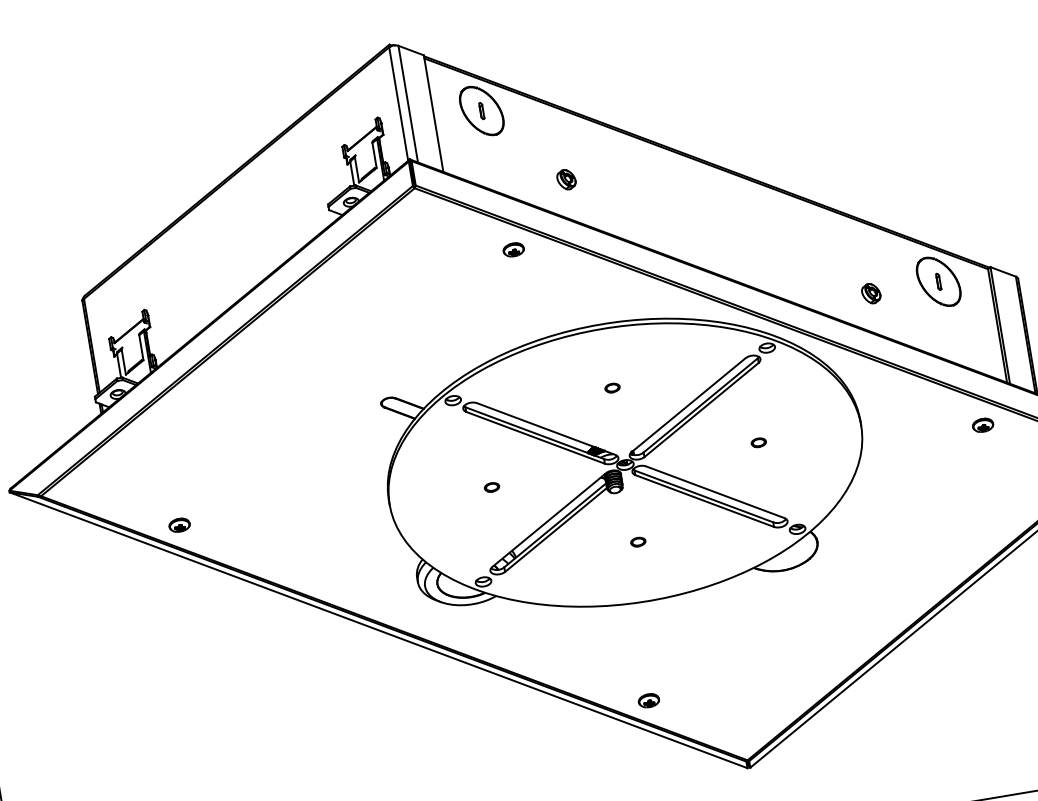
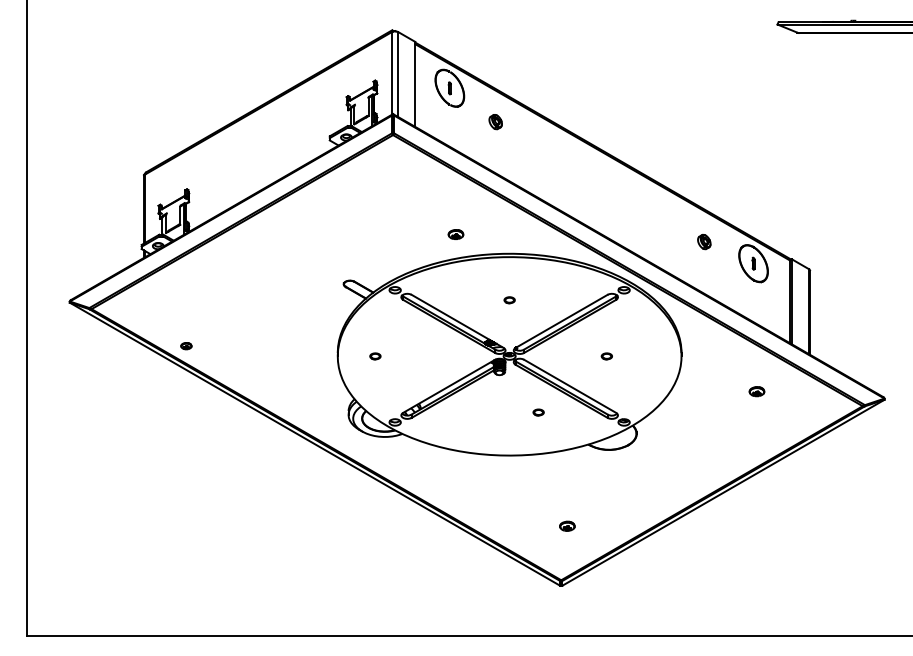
part: (566, 180) -> (495, 122), moved
part: (513, 249) -> (455, 234), moved
part: (871, 294) -> (704, 242), moved
part: (982, 425) -> (756, 391), moved
part: (492, 487) -> (375, 356), moved
part: (179, 524) -> (186, 345), size x0.7
part: (638, 542) -> (538, 412), moved
part: (648, 699) -> (567, 525), moved

